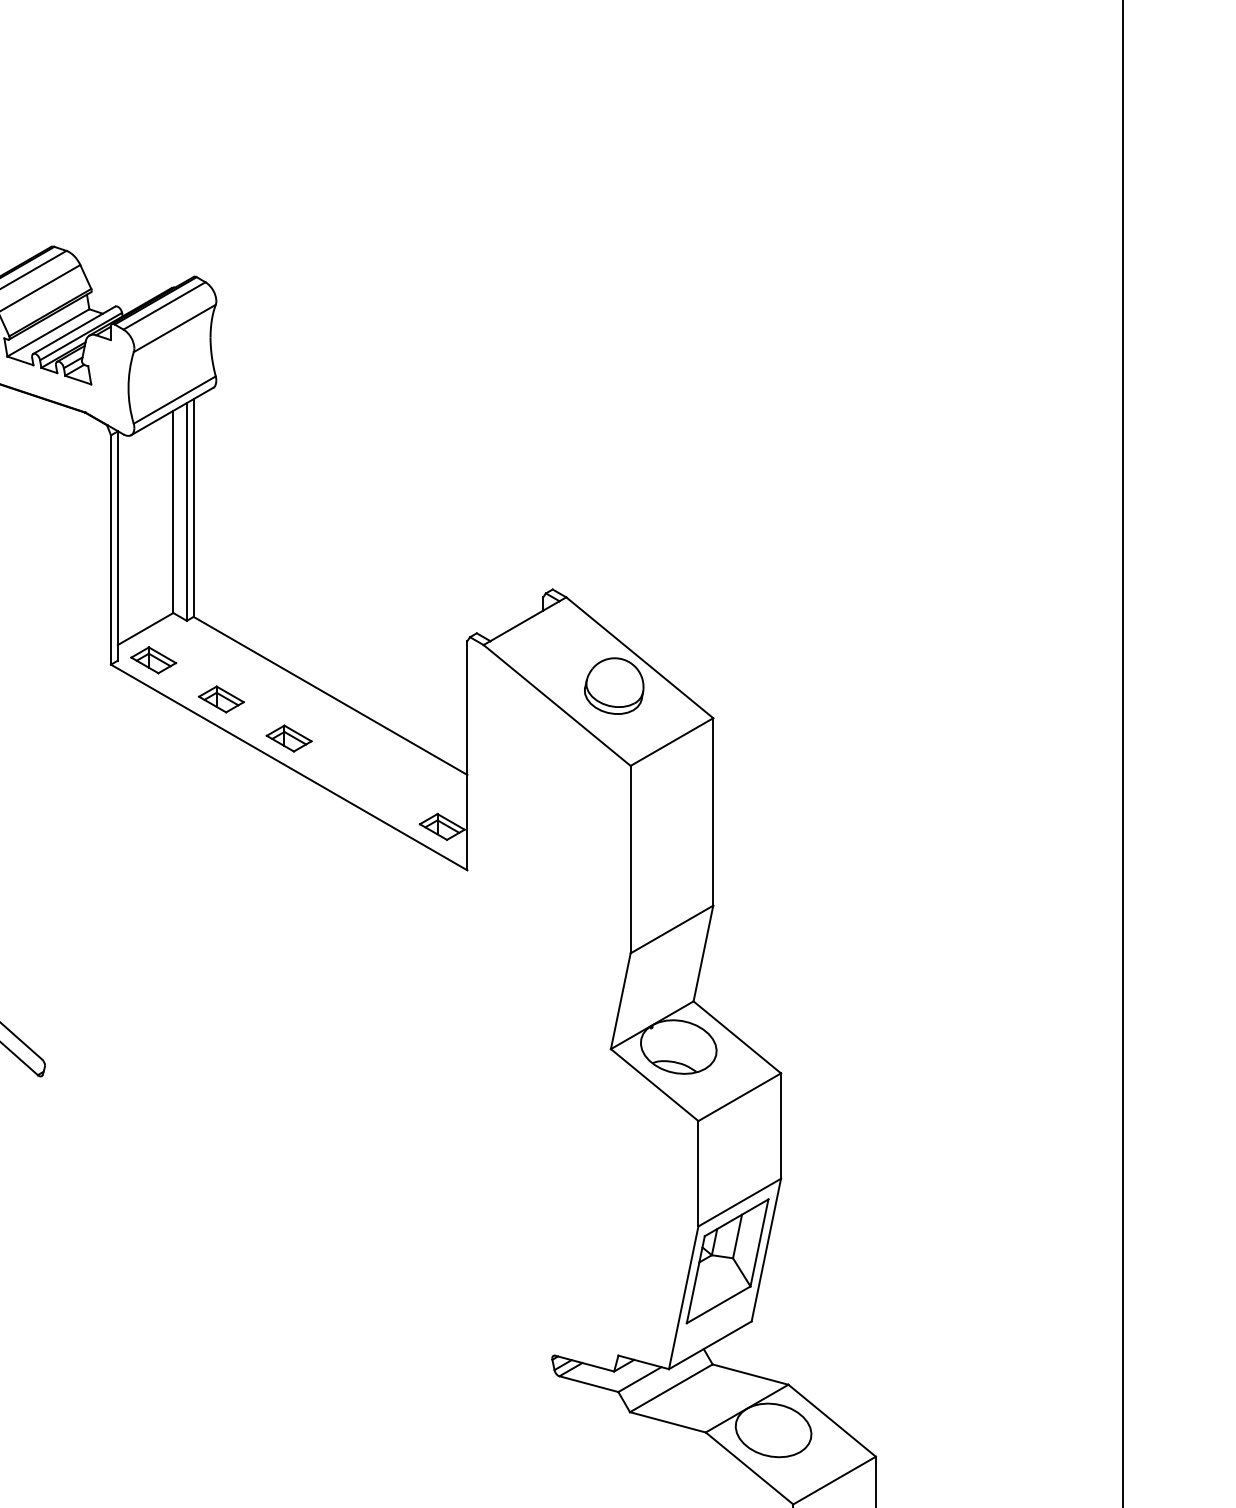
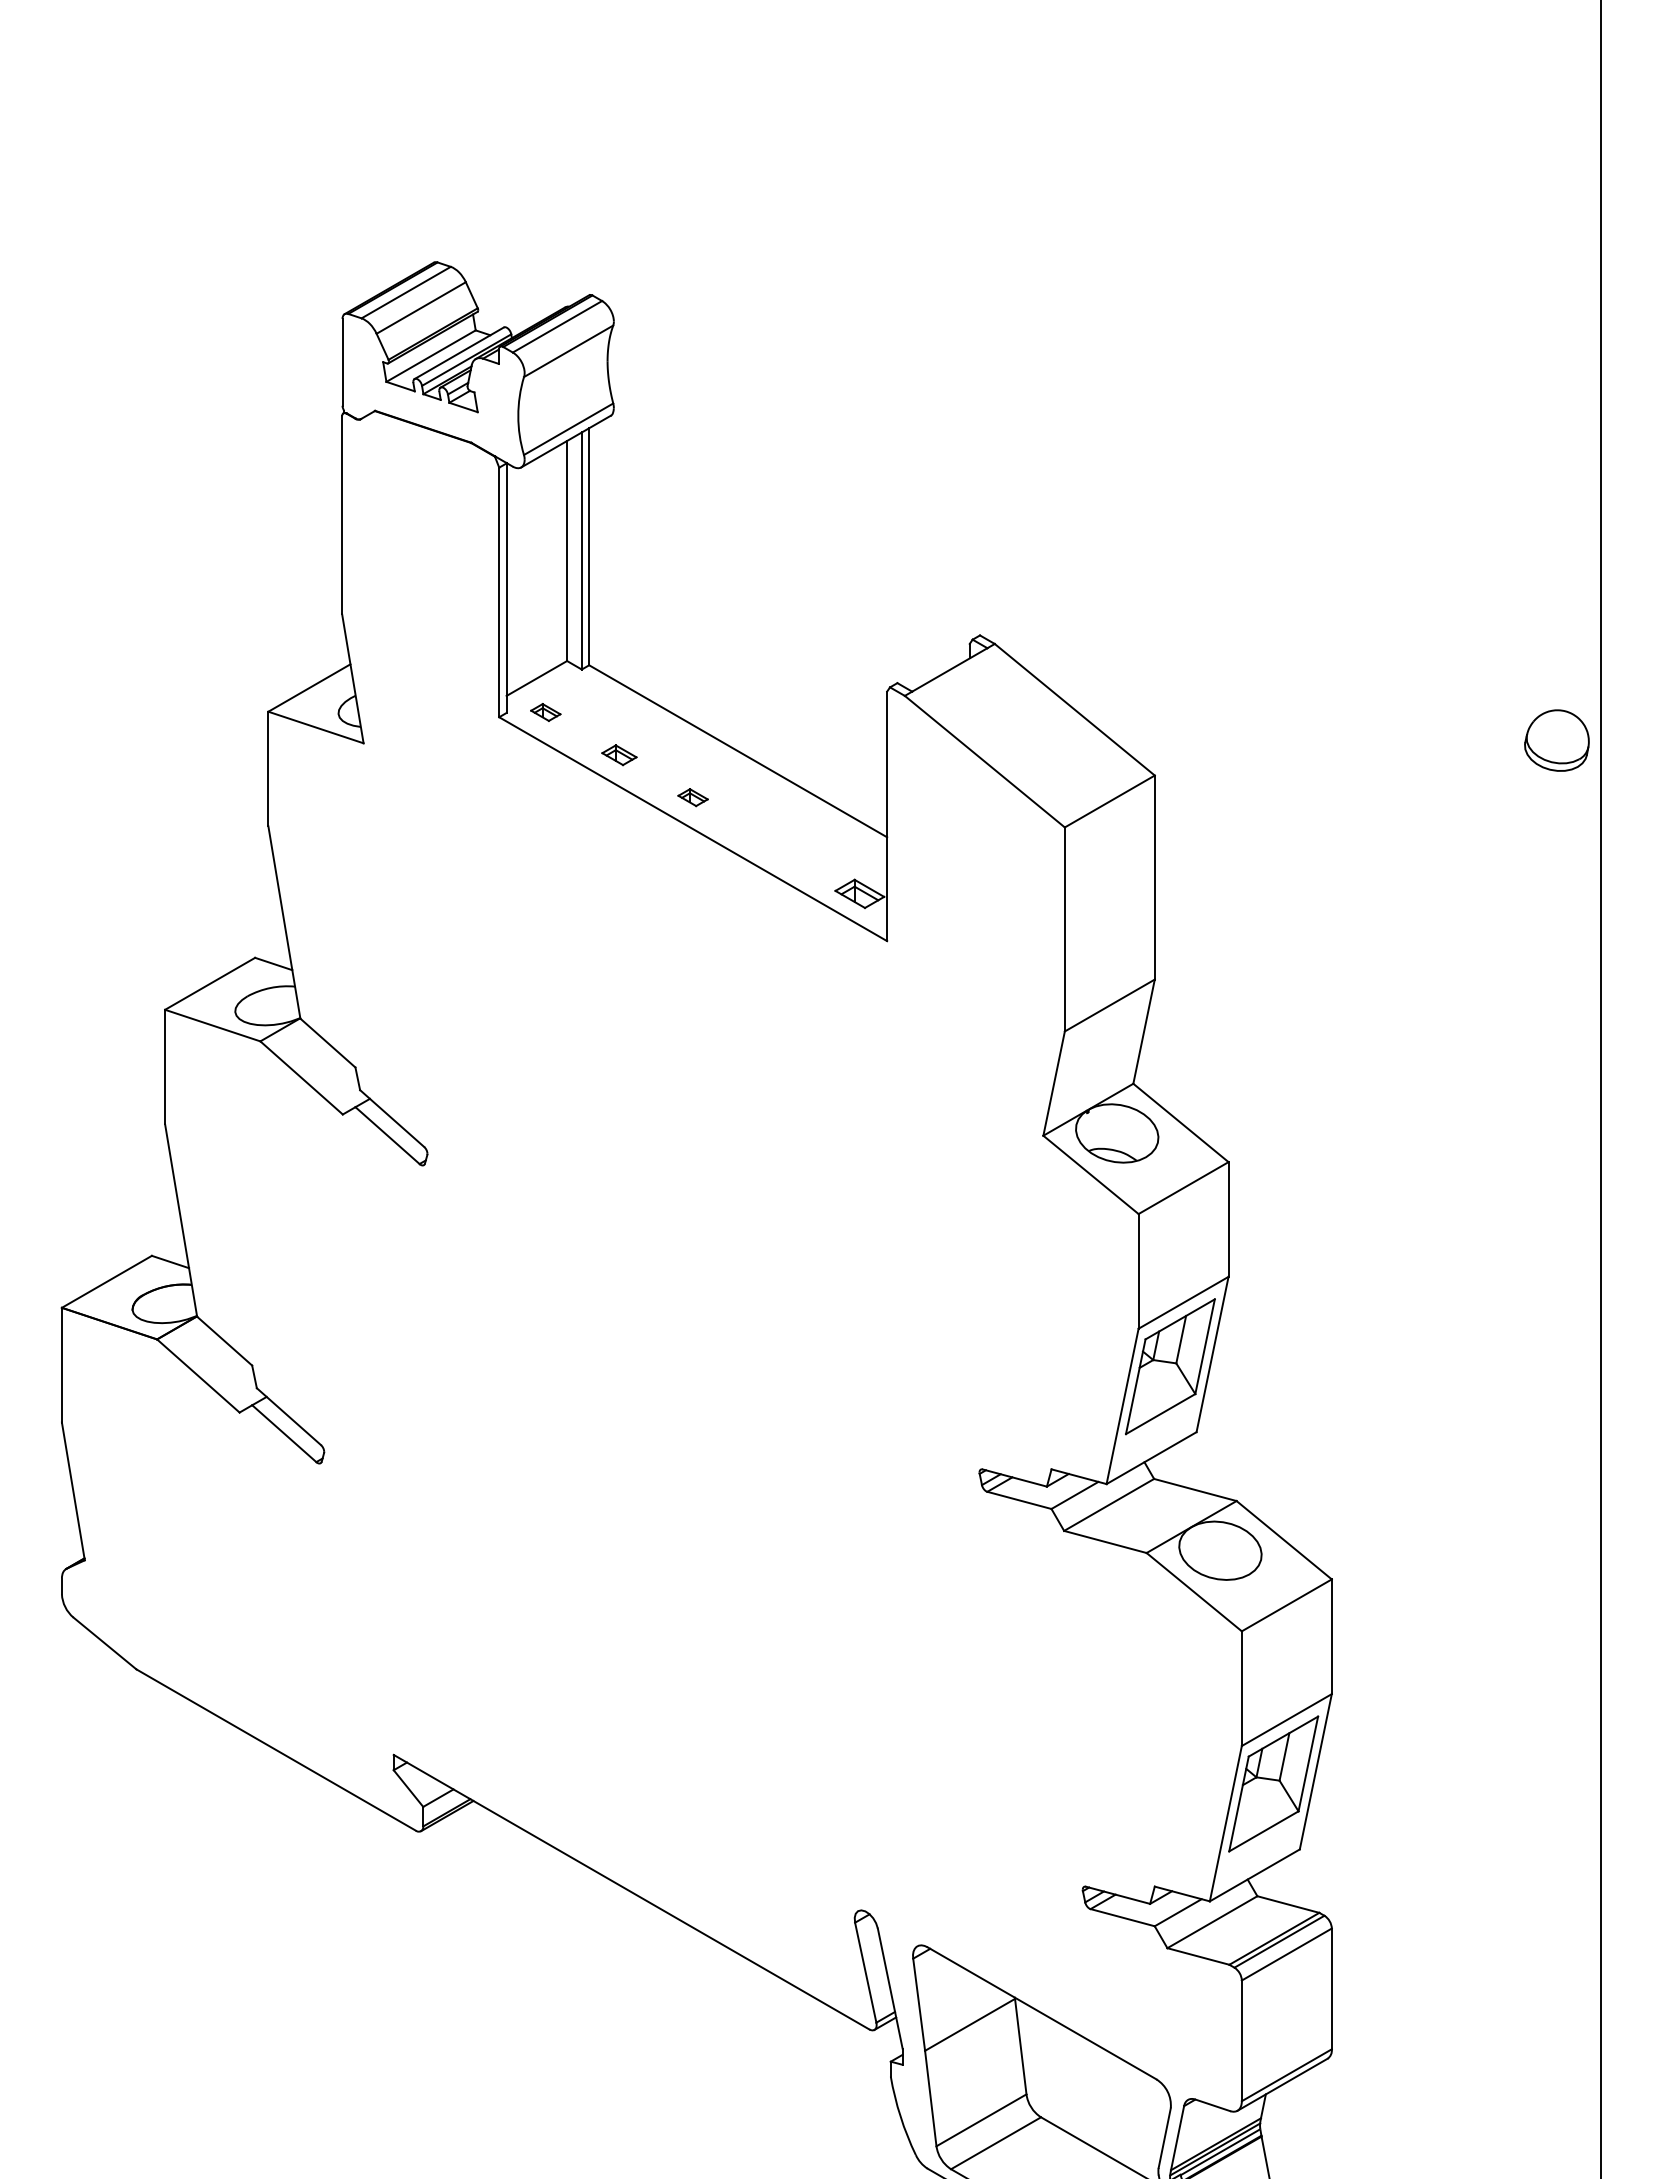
part: (153, 660) -> (545, 712), size x0.6
part: (613, 686) -> (1556, 740), moved
part: (221, 699) -> (619, 755), size x0.7
part: (288, 738) -> (692, 797), size x0.6

